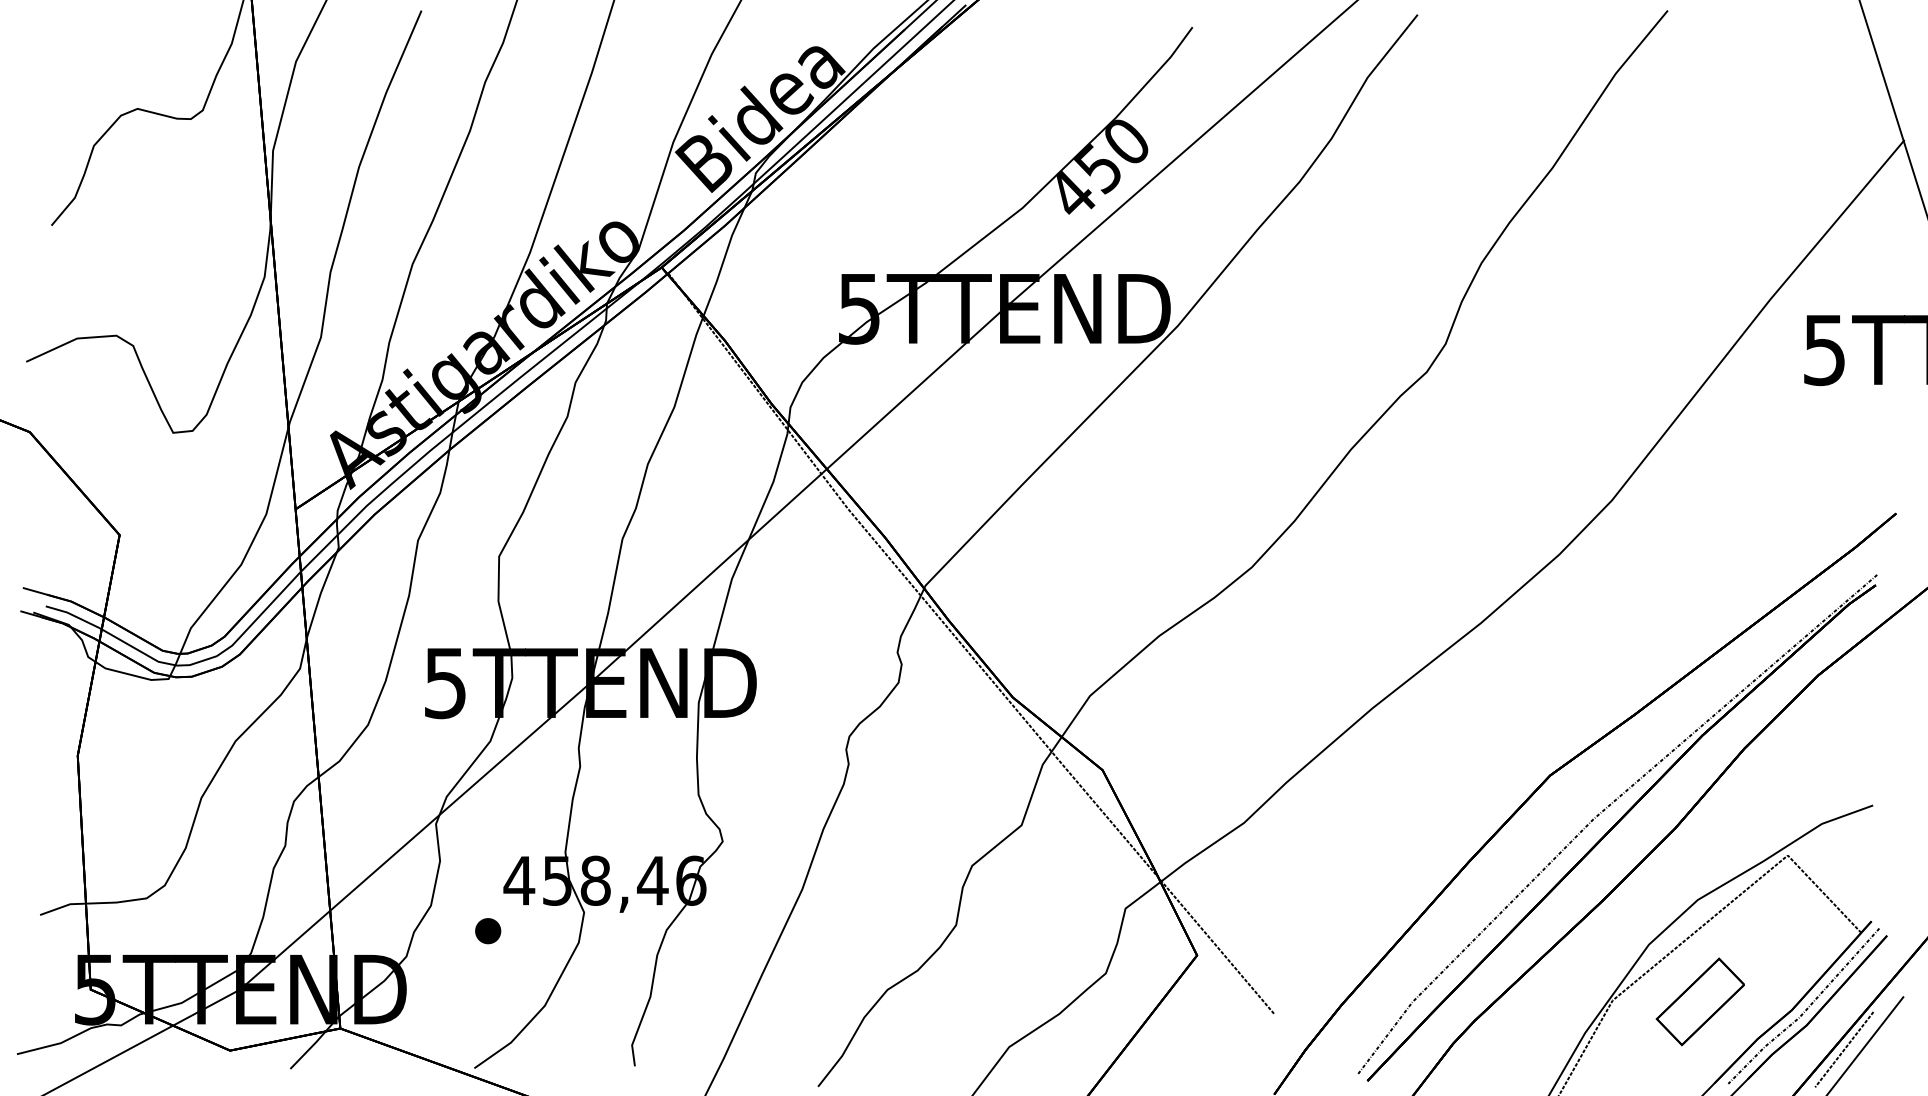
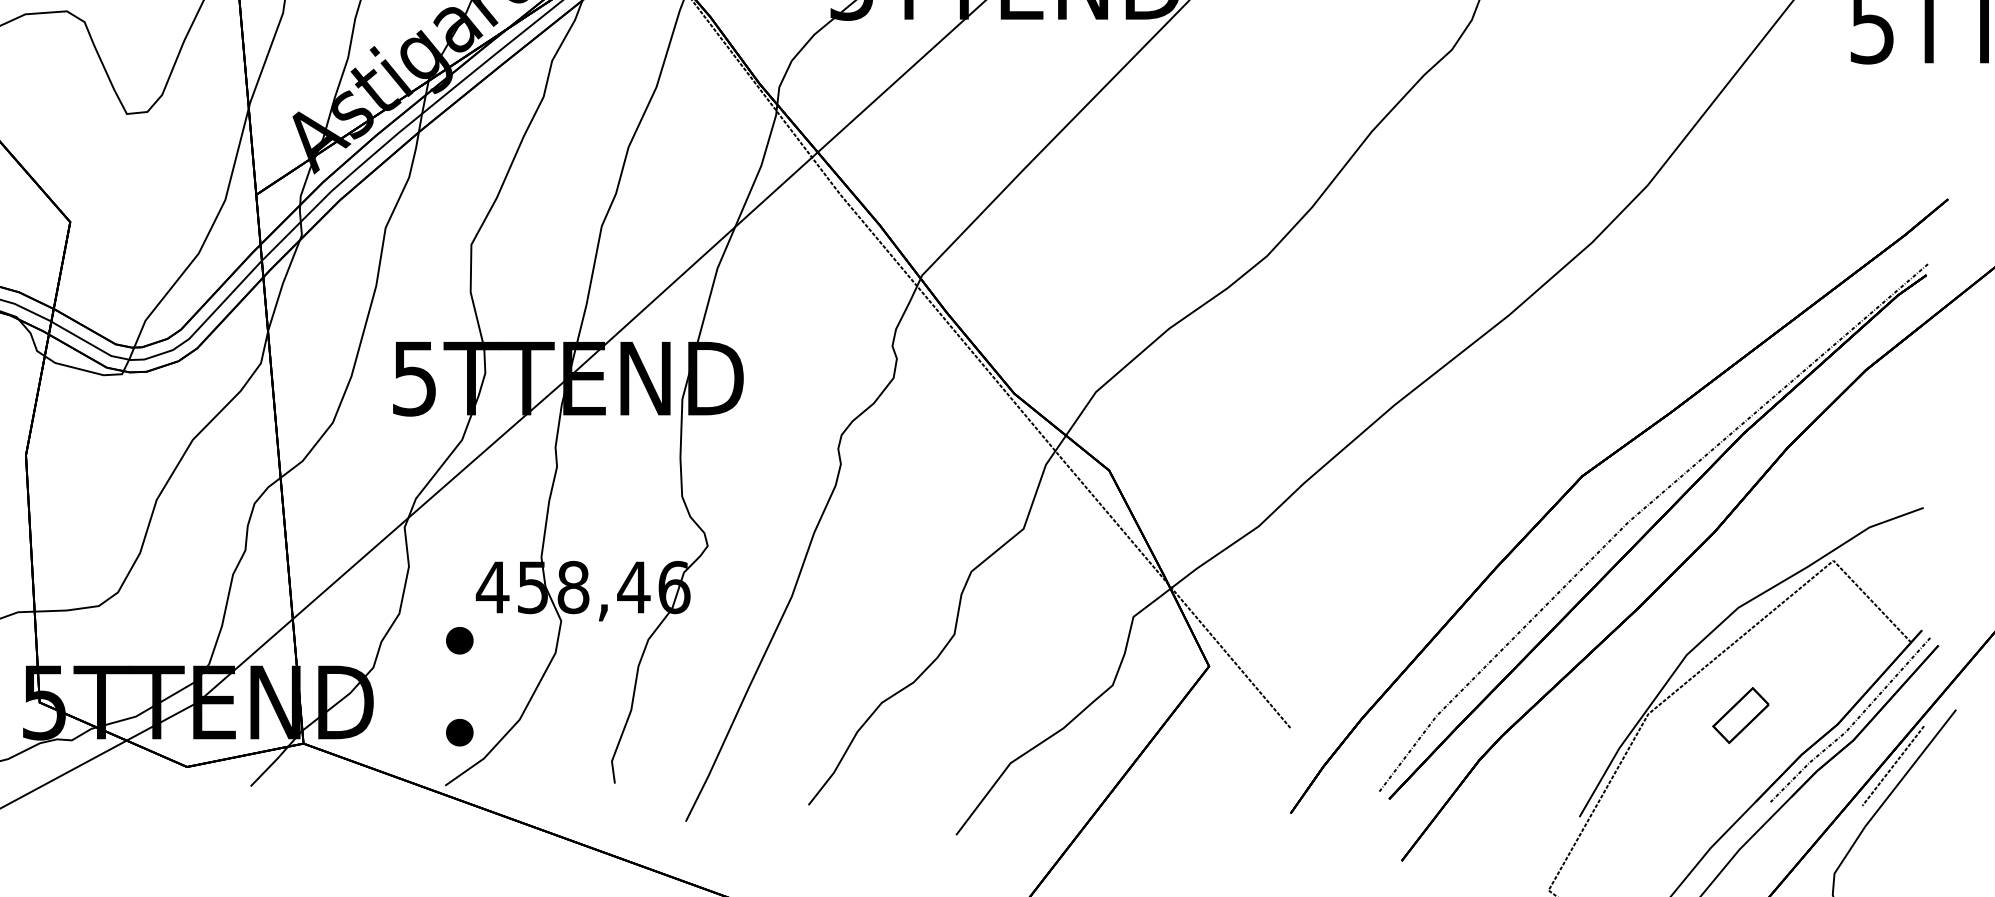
part: (1699, 1001) -> (1740, 715), size x0.6
part: (488, 1018) -> (460, 733), added

